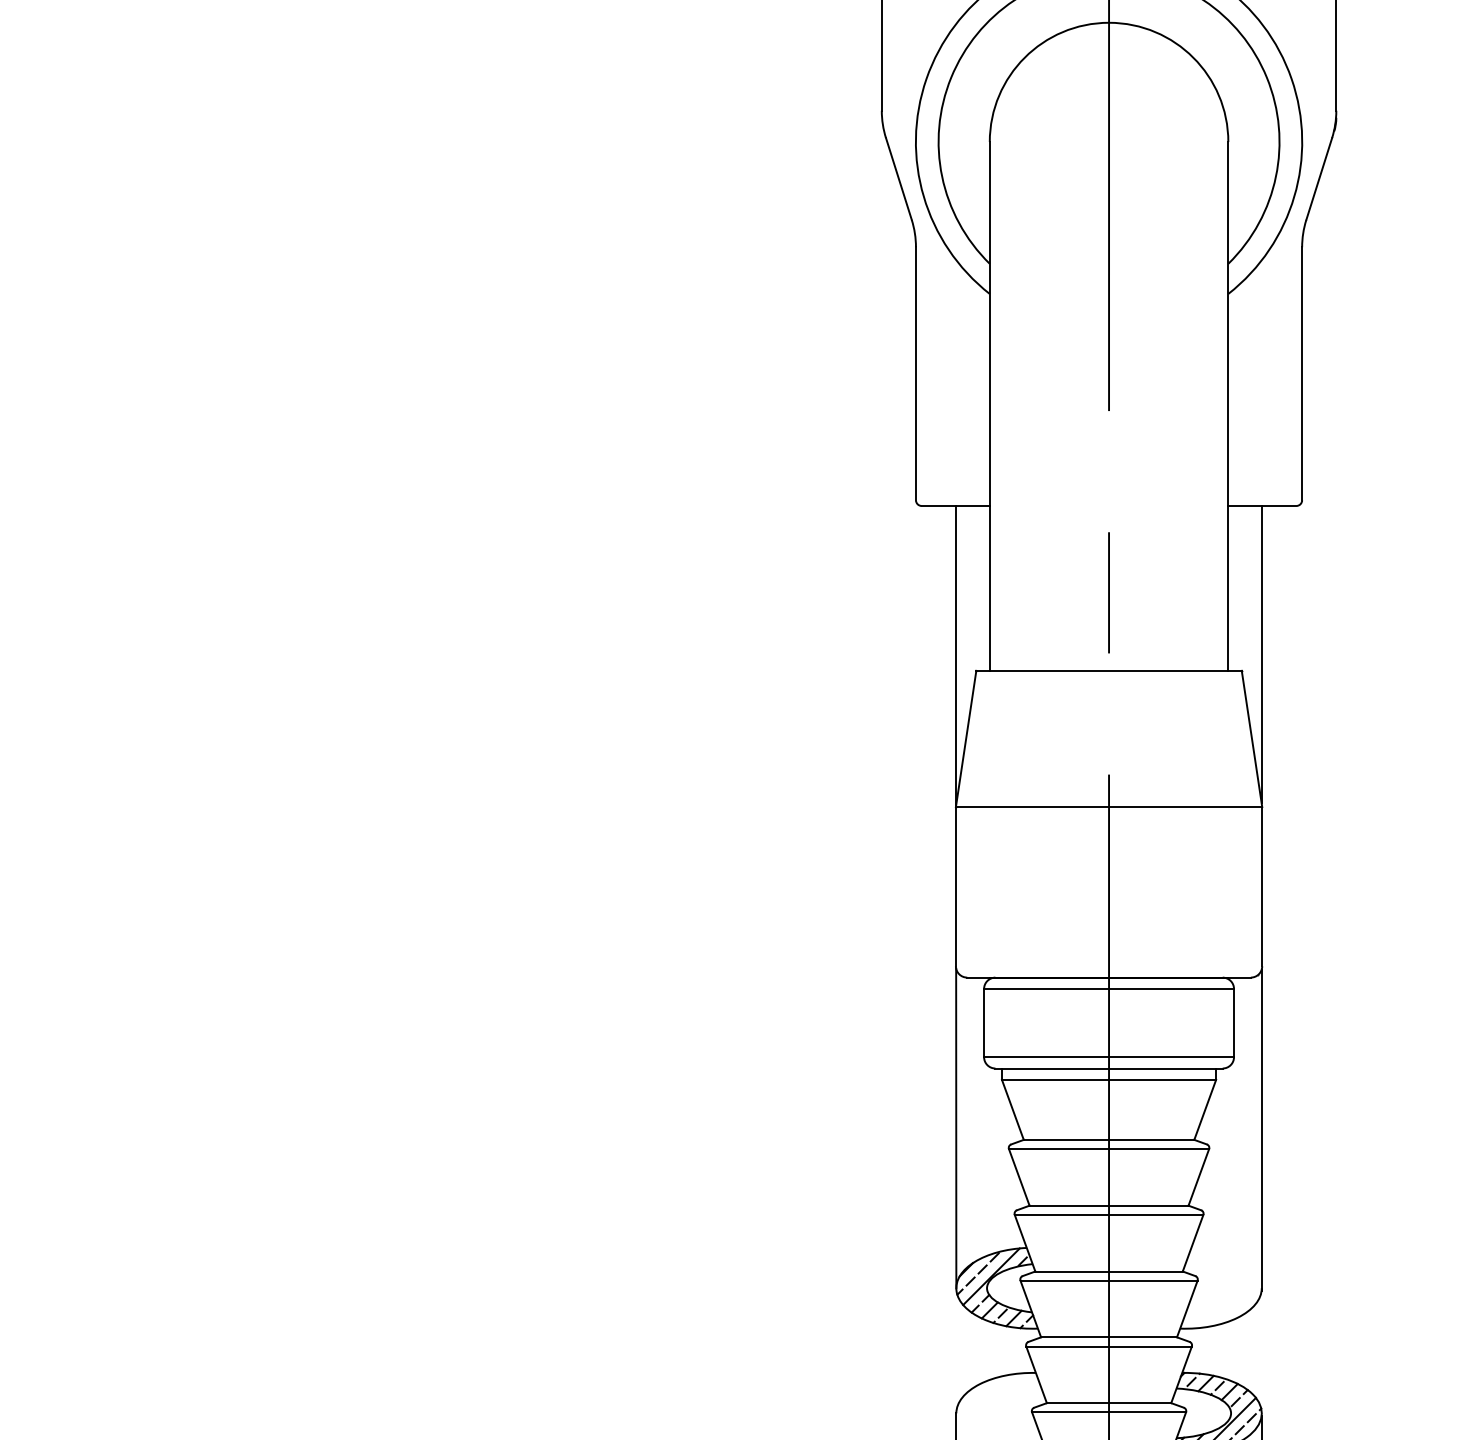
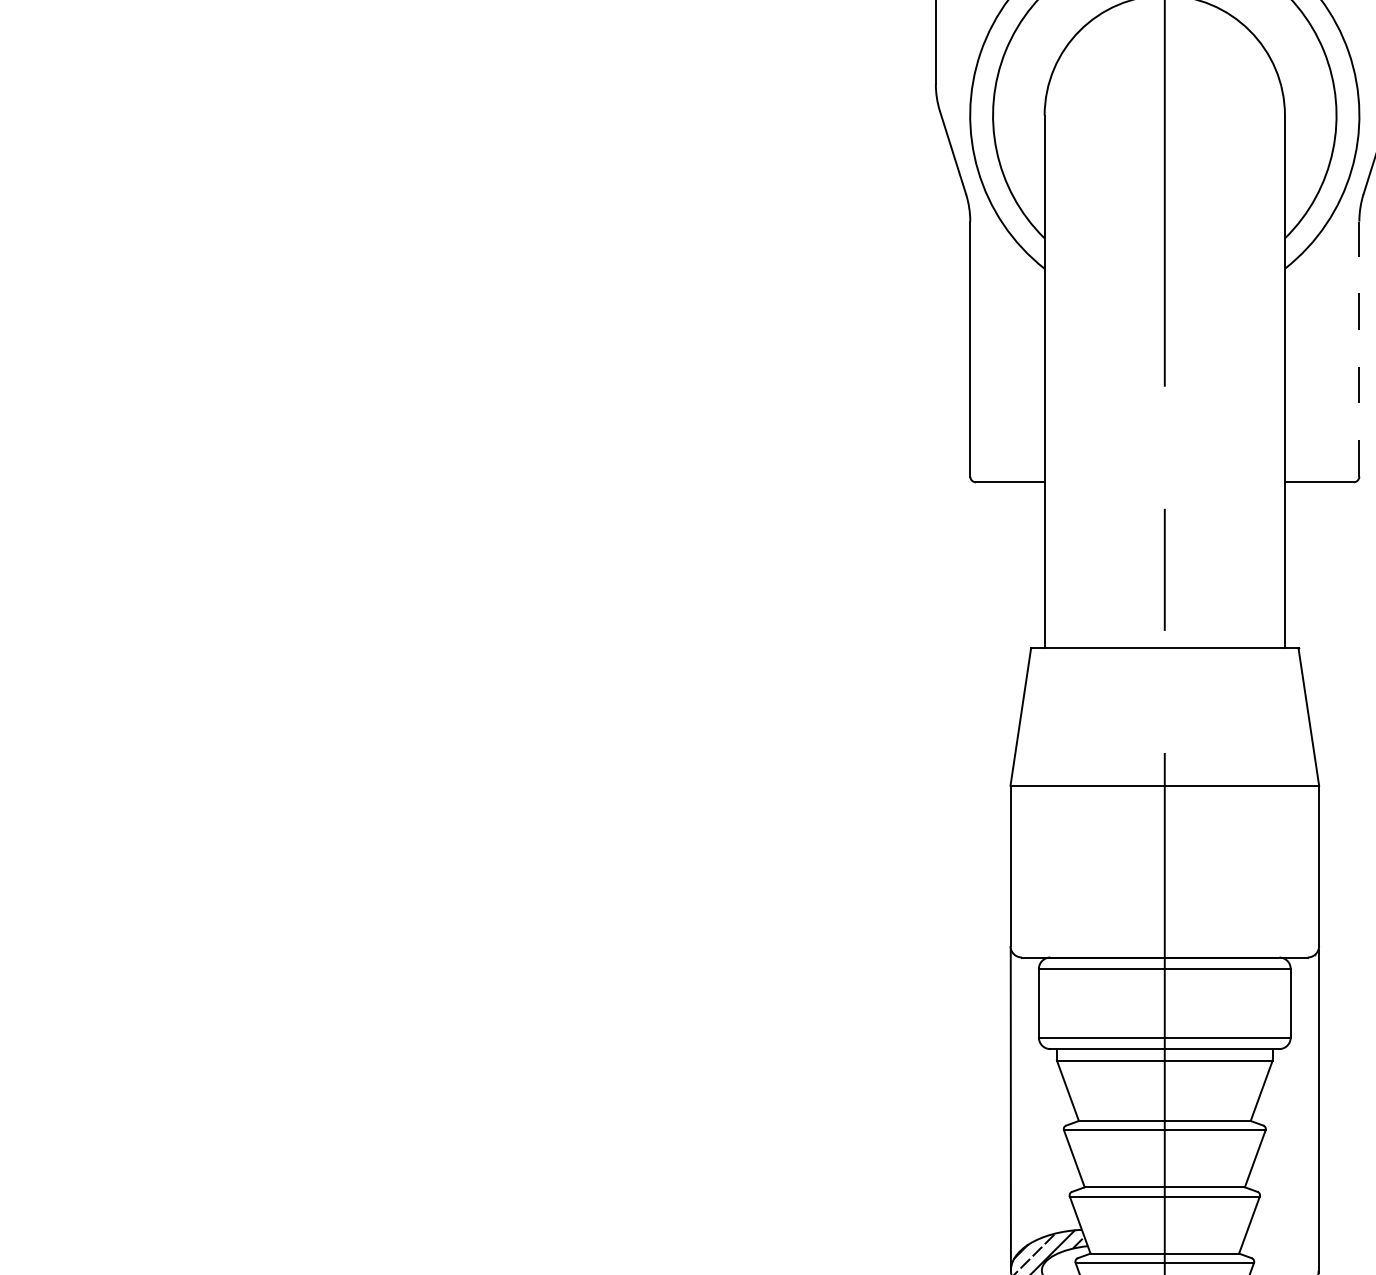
line: (1302, 373) -> (1359, 348), solid -> dashed
line: (1261, 654) -> (1318, 631), removed
line: (956, 655) -> (1011, 632), removed

